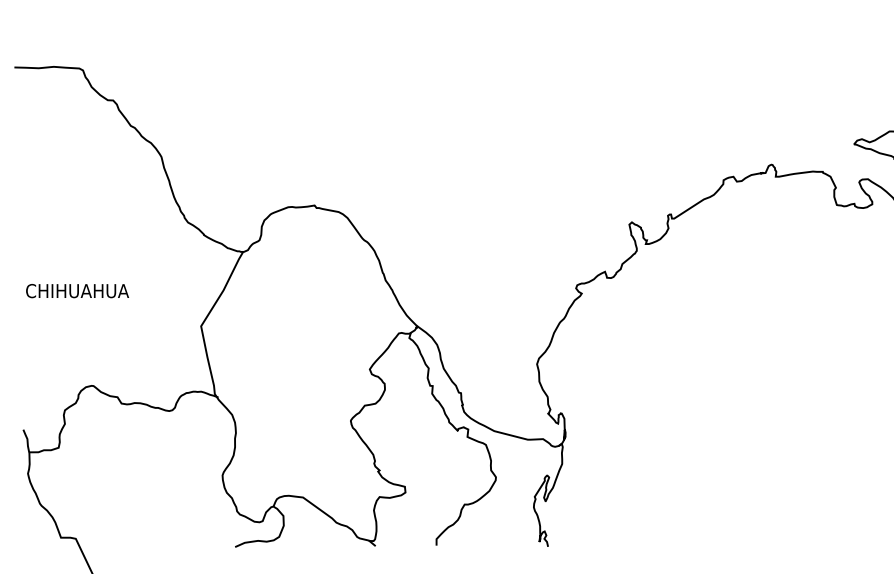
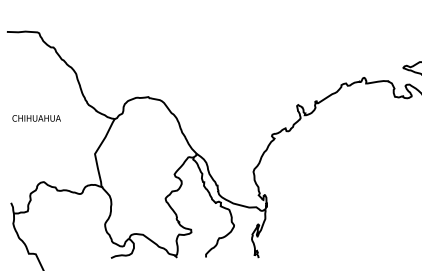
text: (77, 291) -> (36, 118), moved

